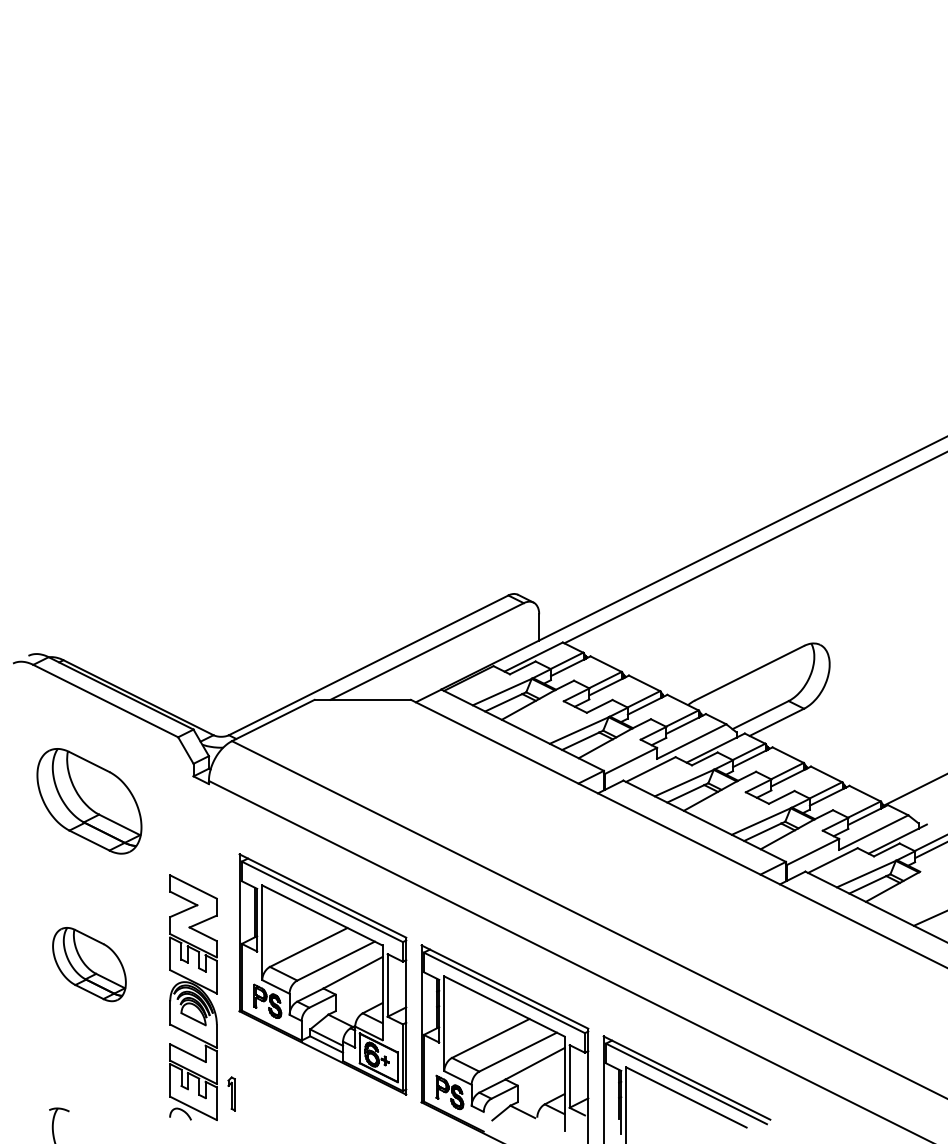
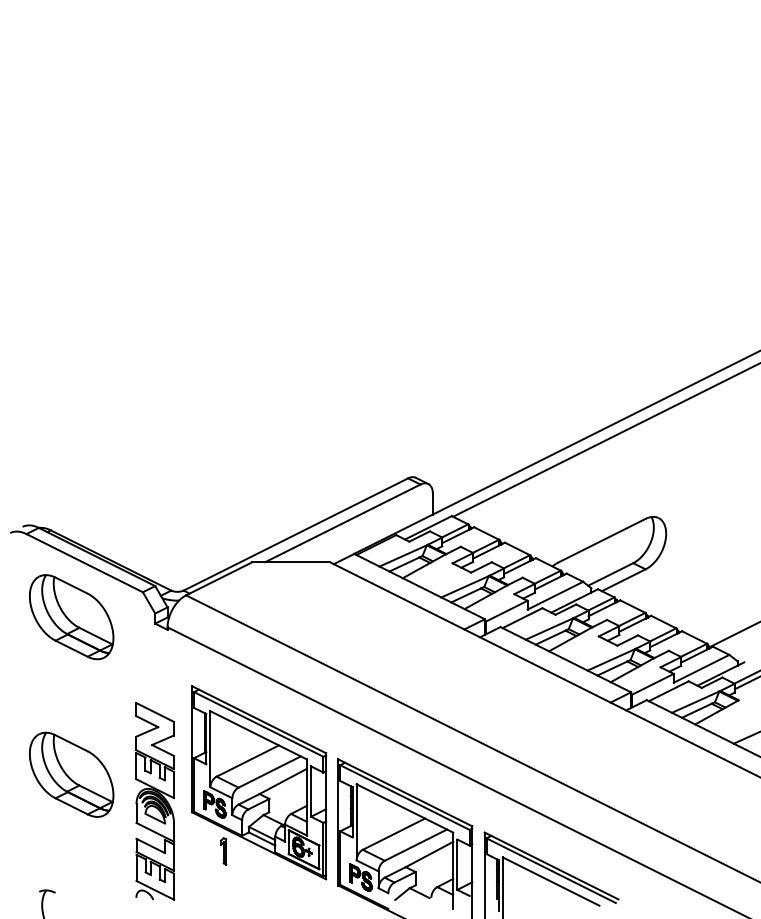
part: (89, 801) -> (71, 617), moved
part: (89, 964) -> (71, 774), size x1.43
part: (231, 1093) -> (223, 851), moved

